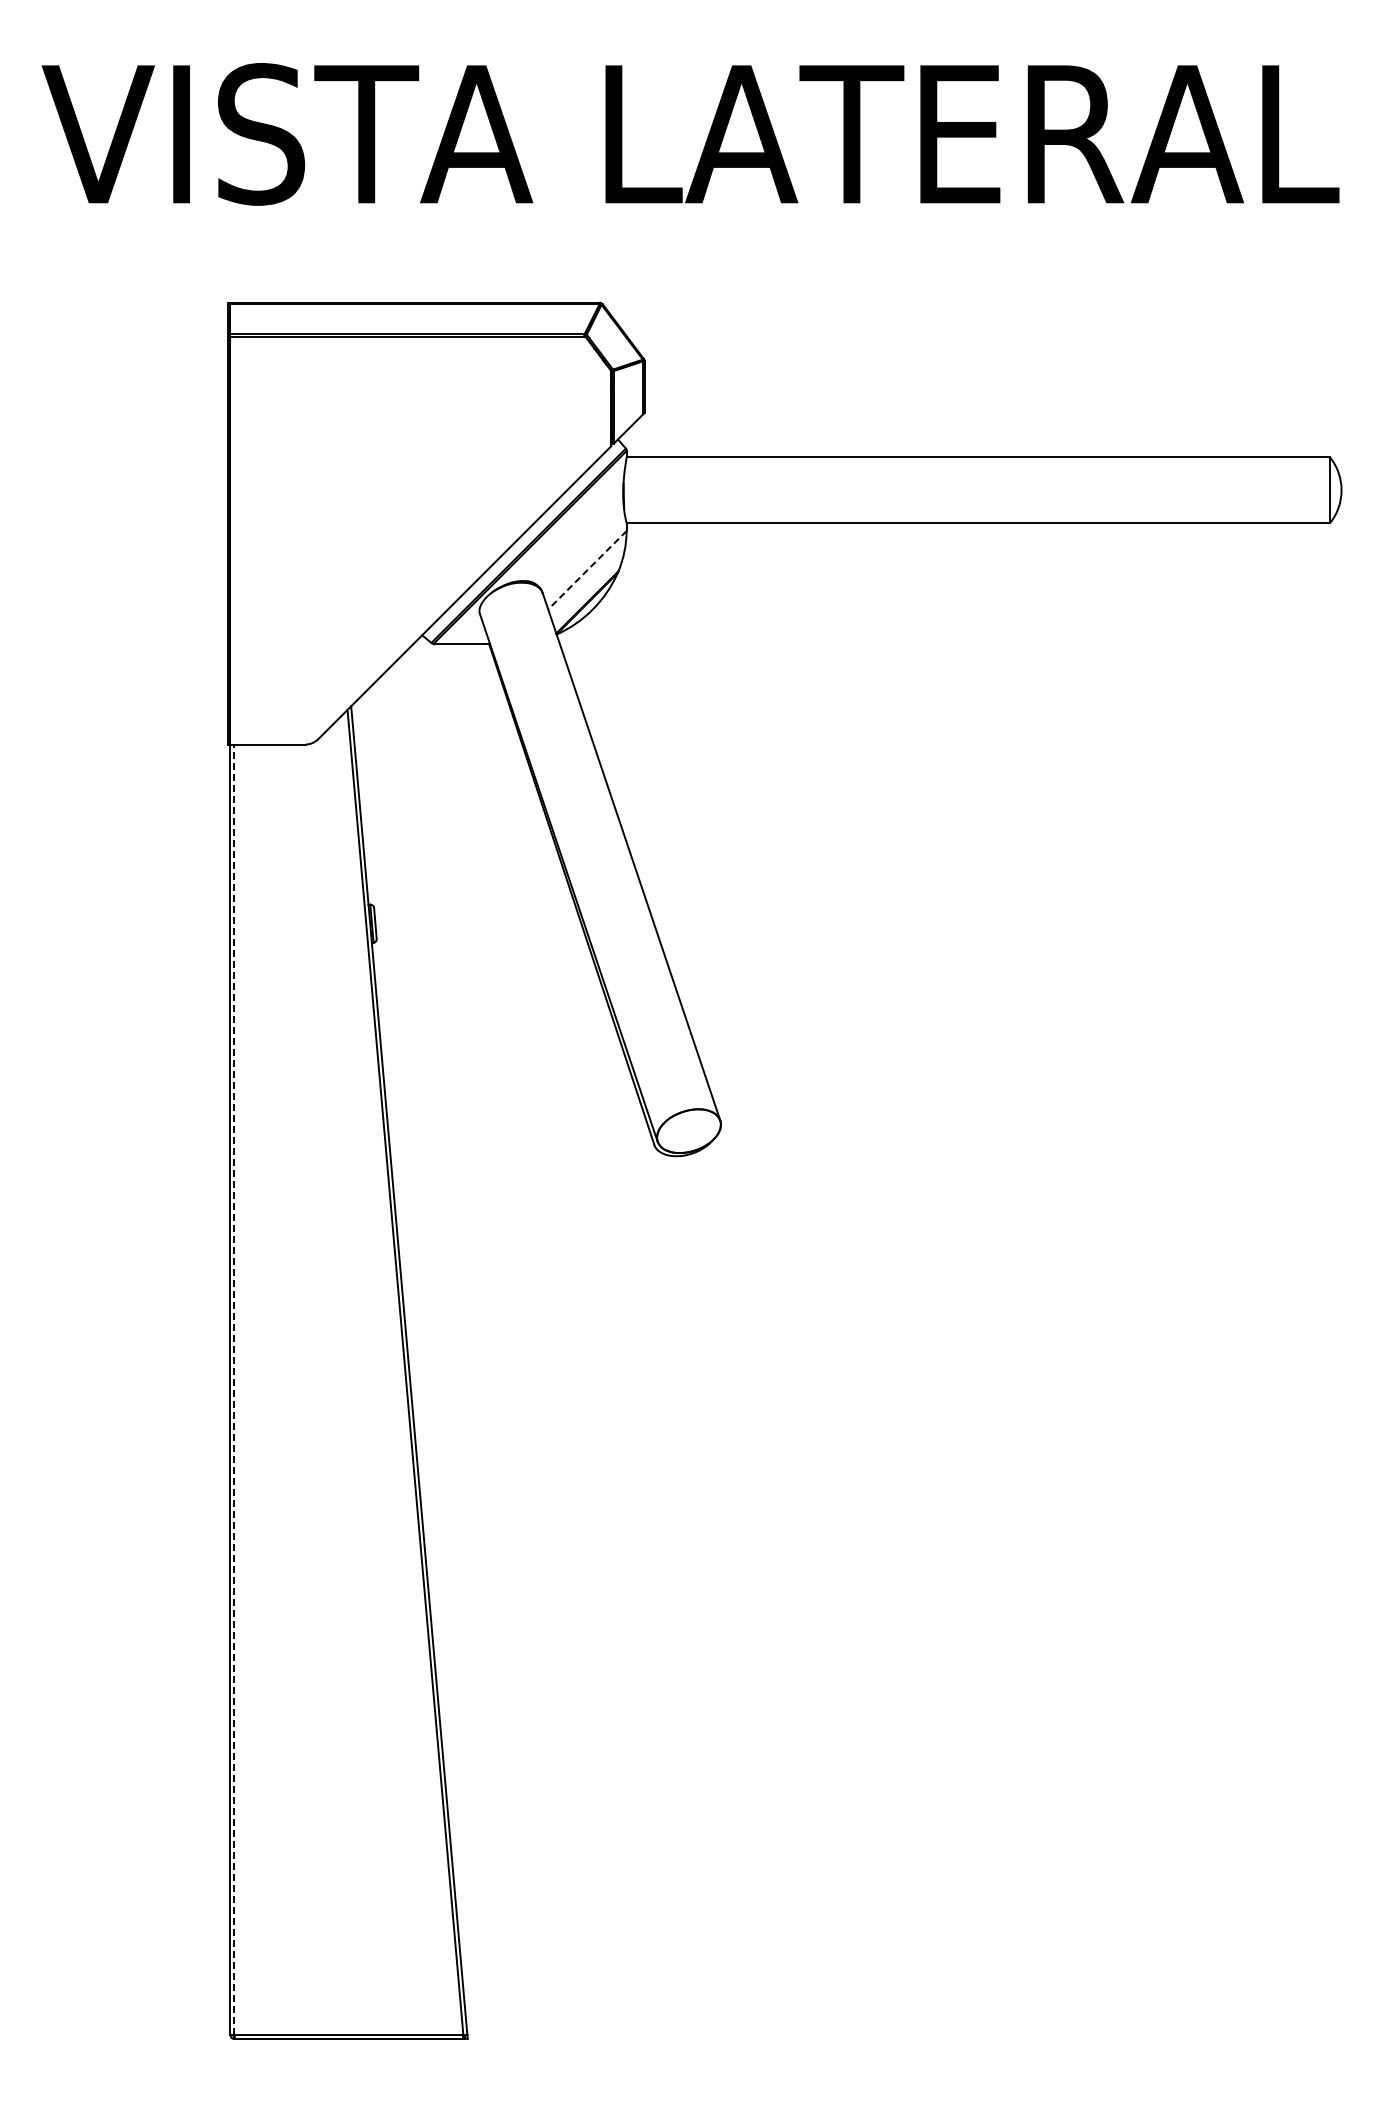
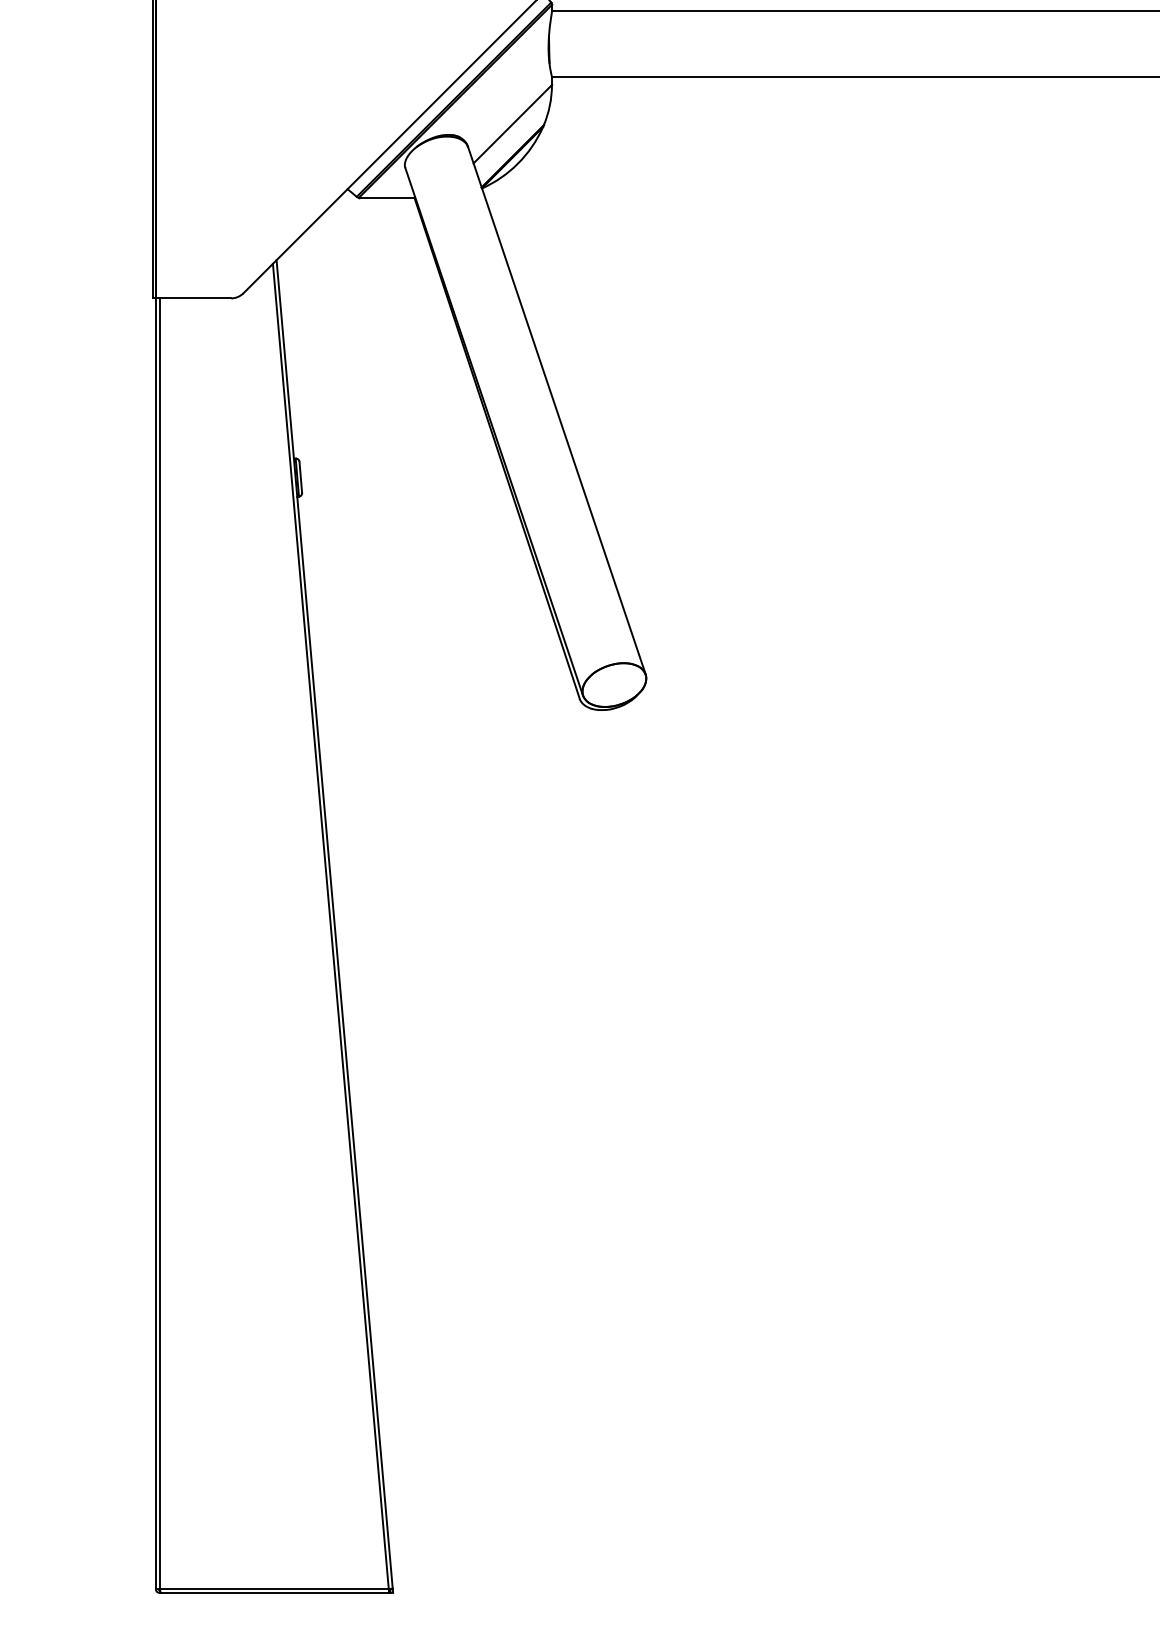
line: (587, 570) -> (512, 124), dashed -> solid
line: (234, 1389) -> (159, 943), dashed -> solid

